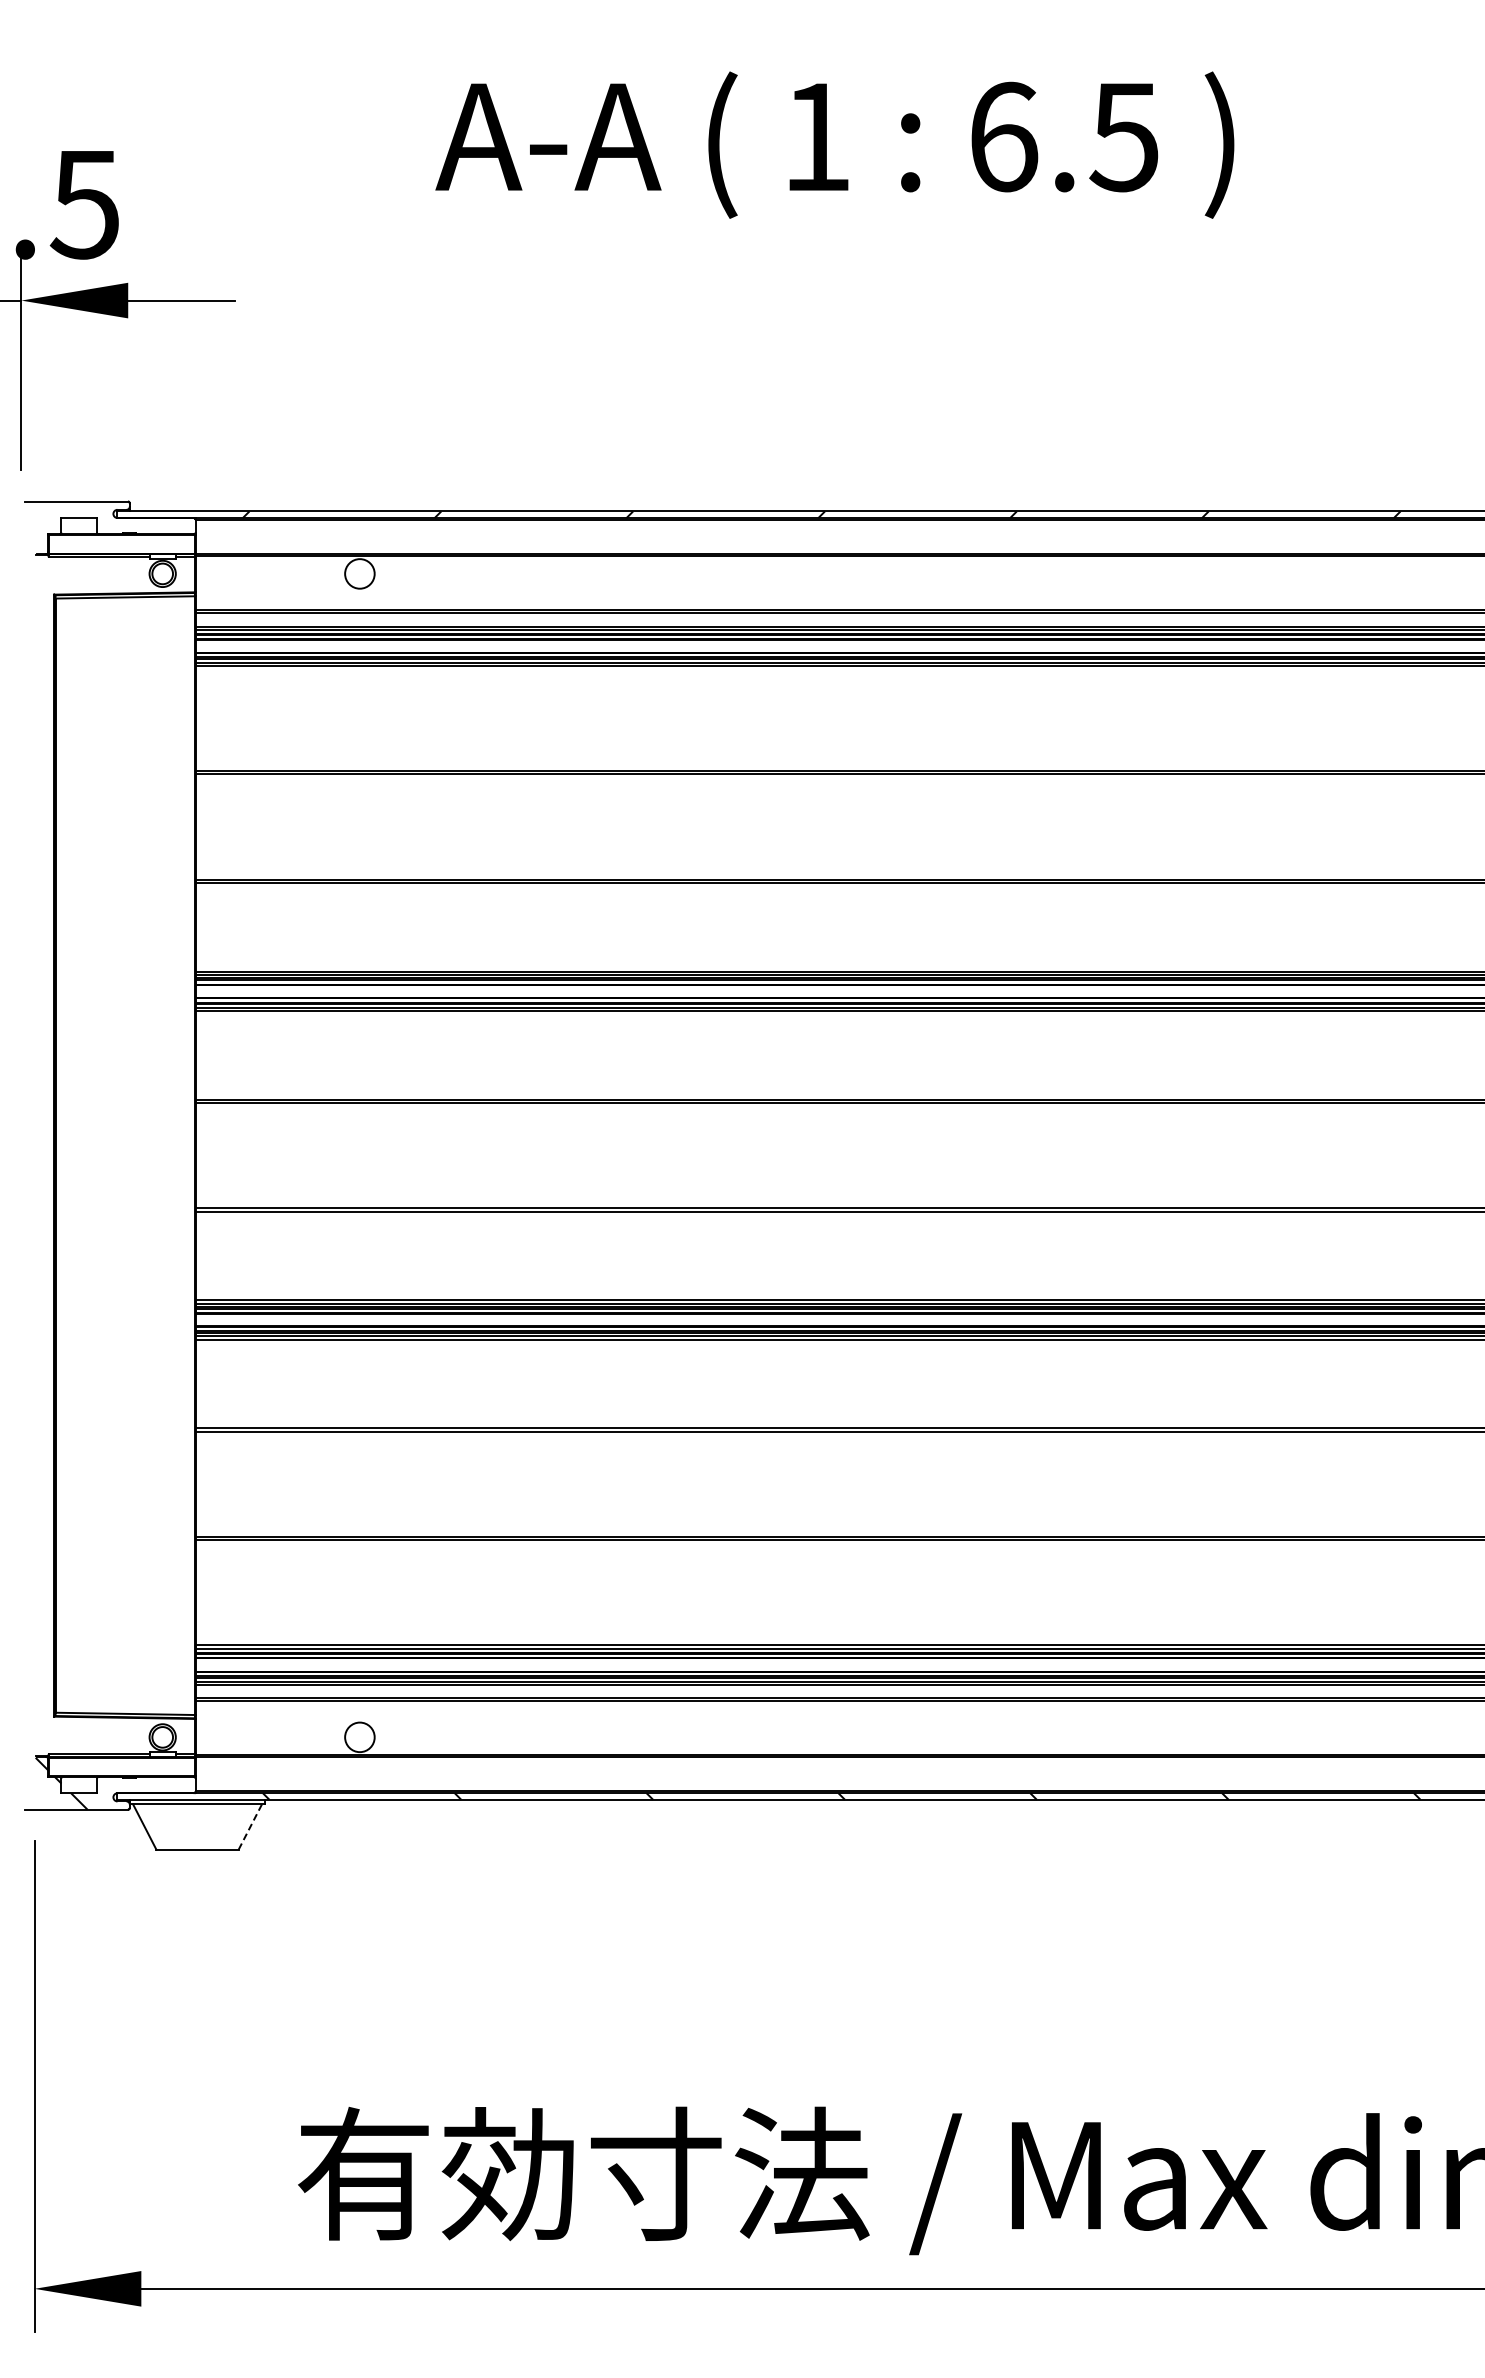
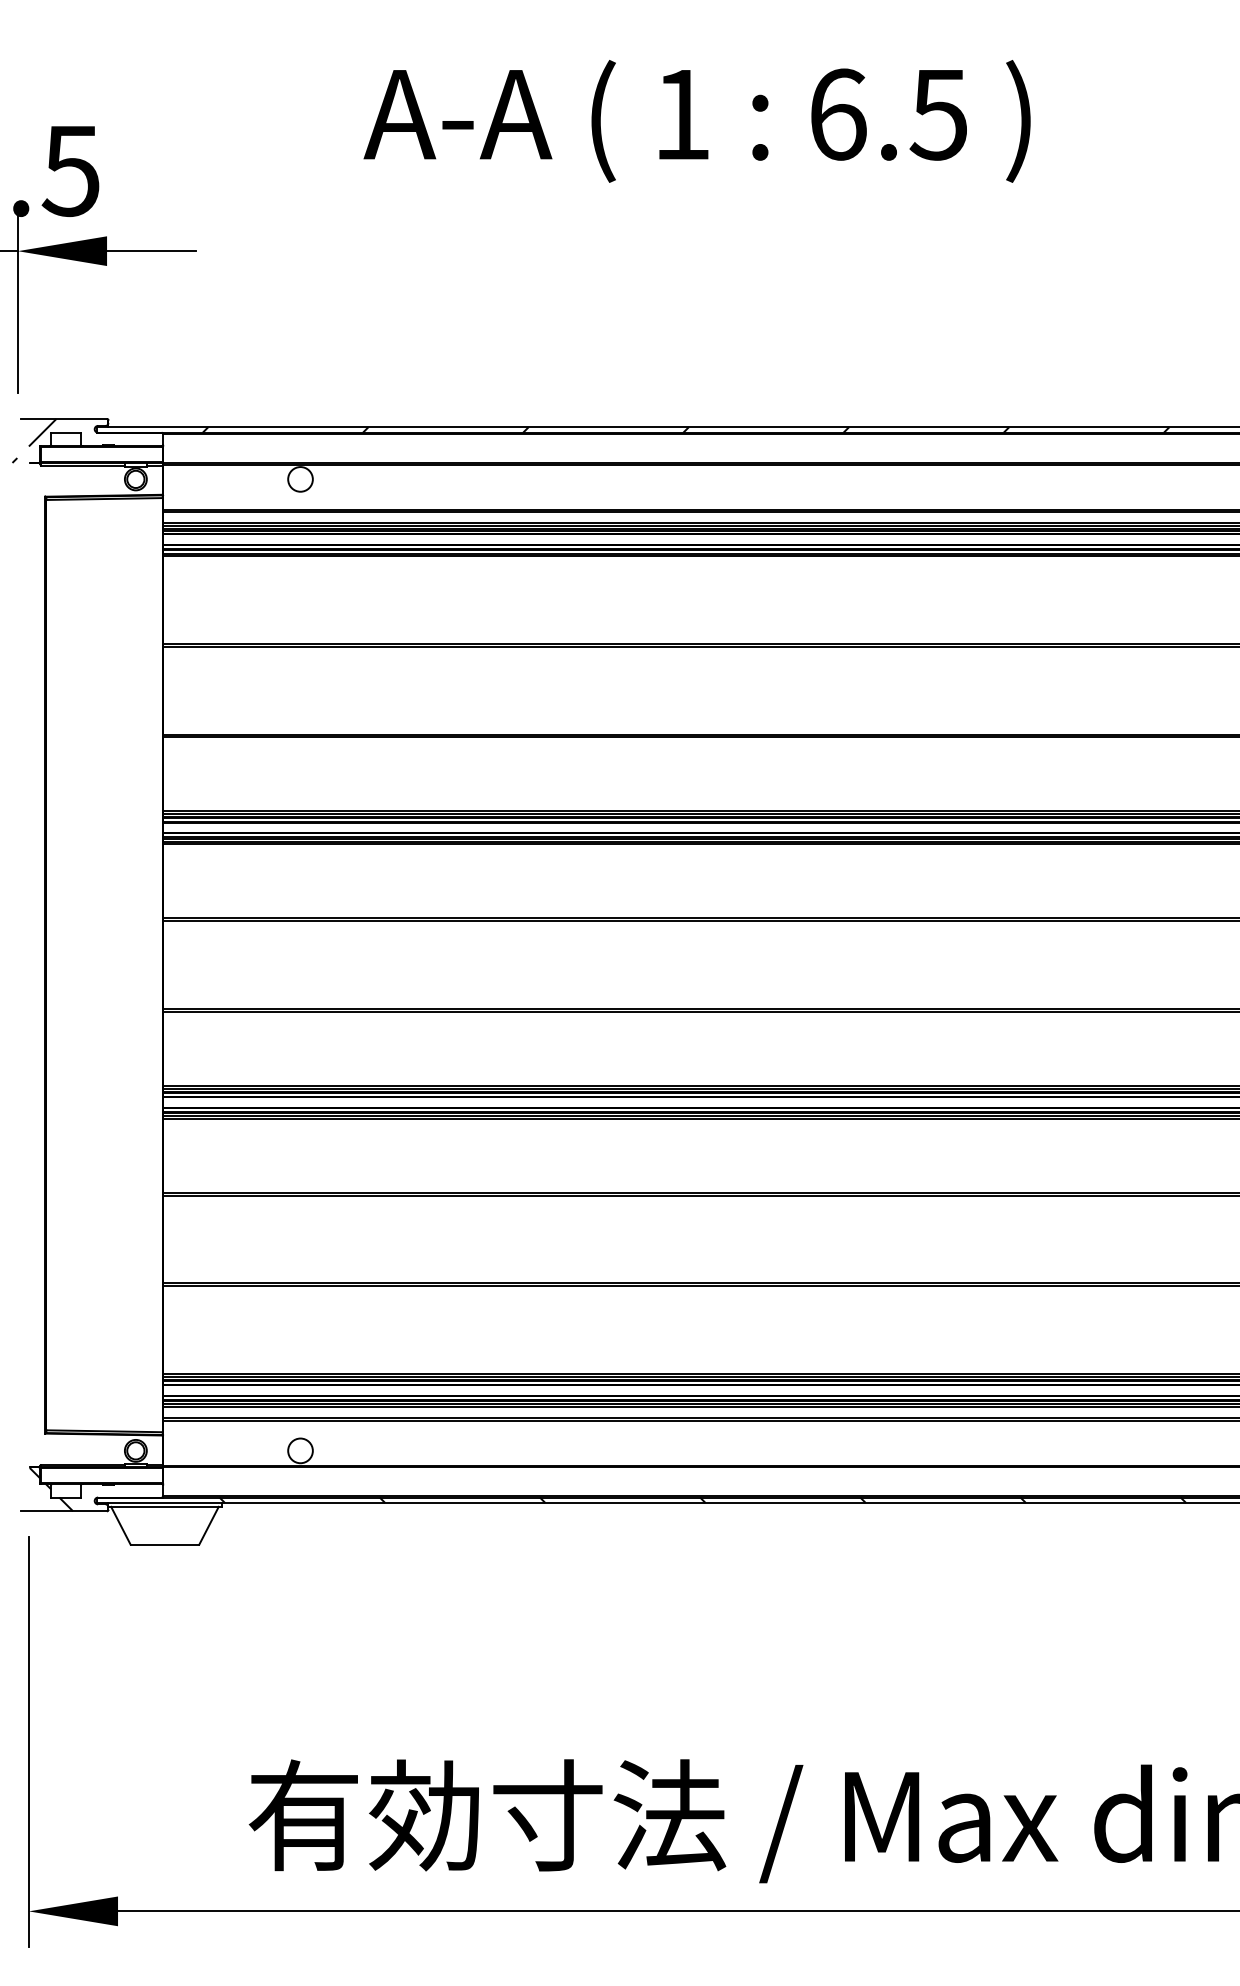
hatch: (40, 527) -> (33, 440), added
line: (250, 1827) -> (209, 1526), dashed -> solid

